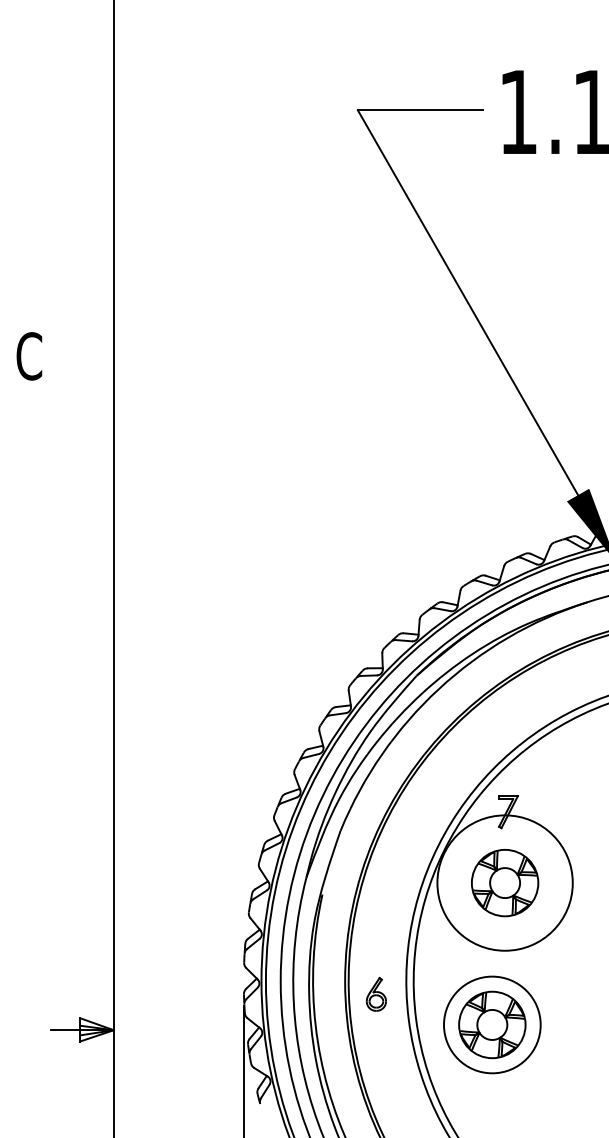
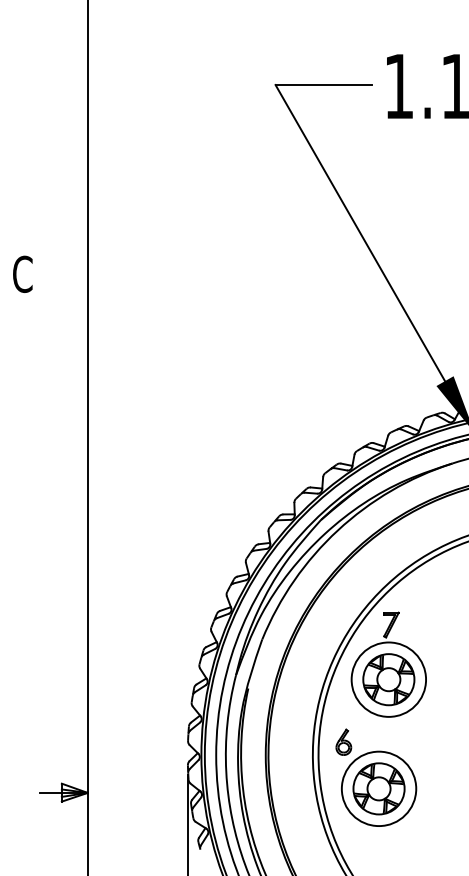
circle: (504, 882) -> (388, 679), size x0.71
part: (375, 993) -> (343, 741), moved

